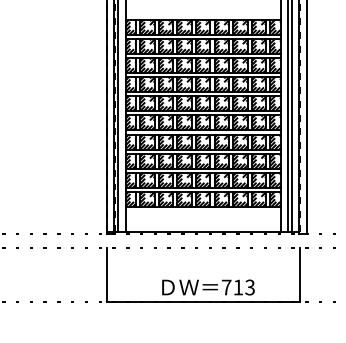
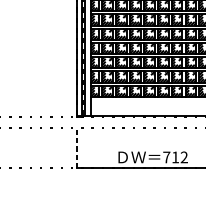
line: (106, 274) -> (76, 147), solid -> dashed
text: (249, 287) -> (183, 157), 713 -> 712

